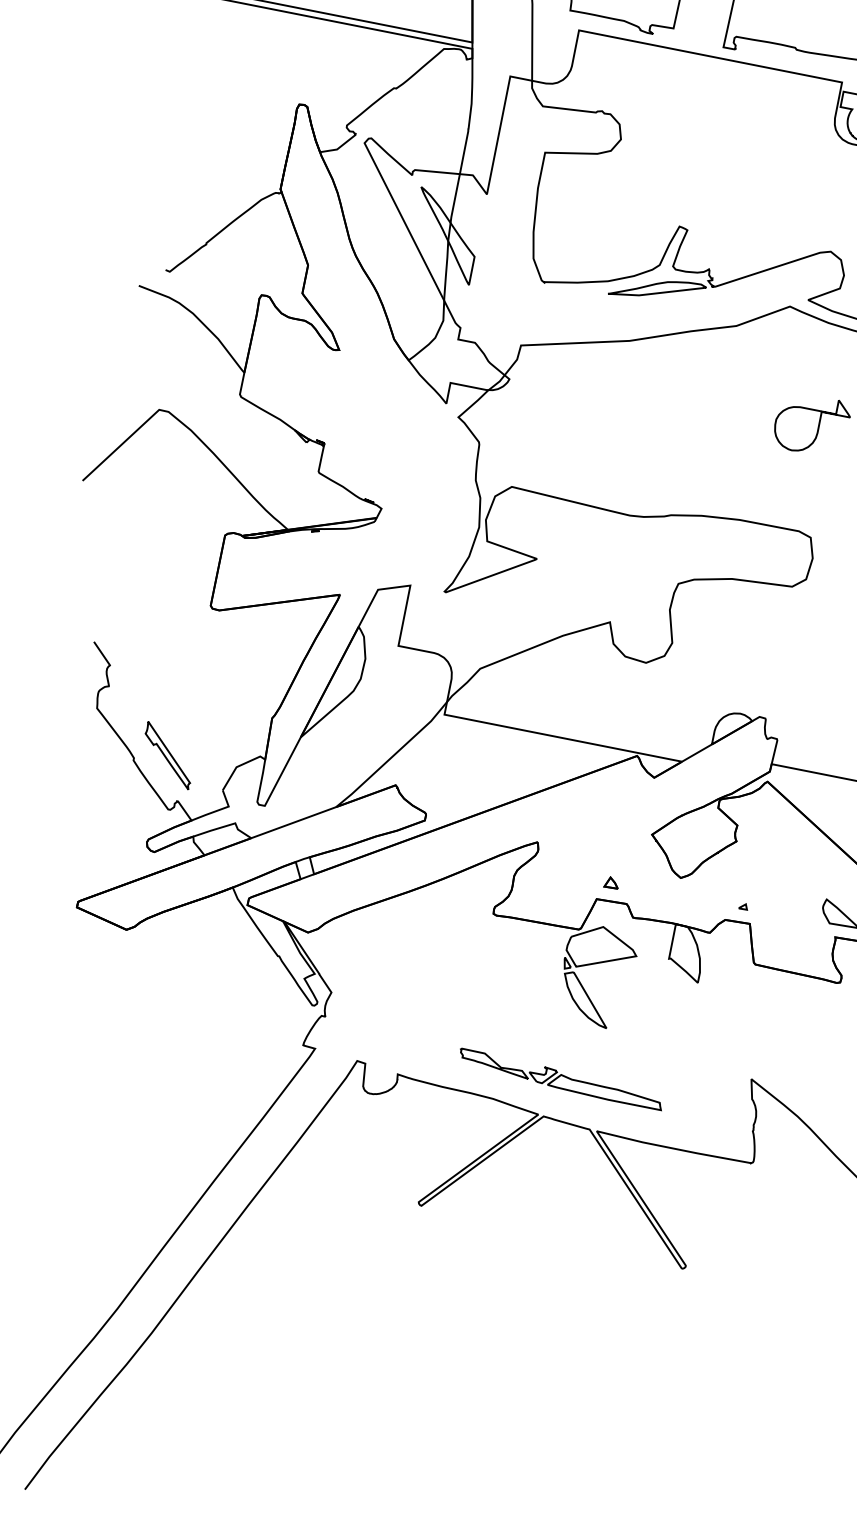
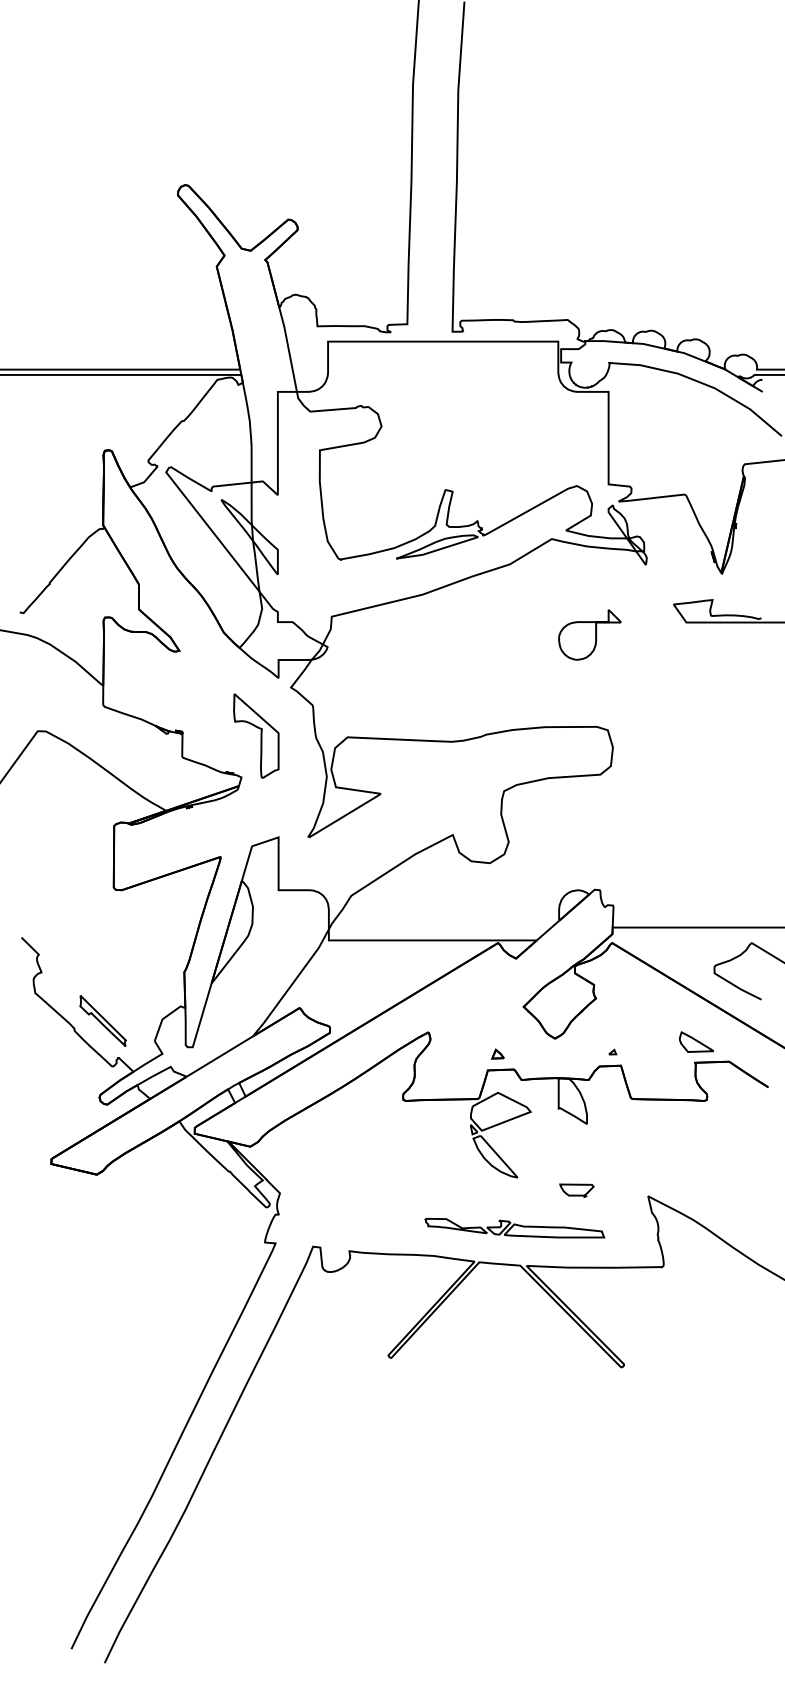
part: (408, 464) -> (256, 735), added
part: (670, 1056) -> (576, 1190), added
part: (560, 1078) -> (514, 1227), moved

